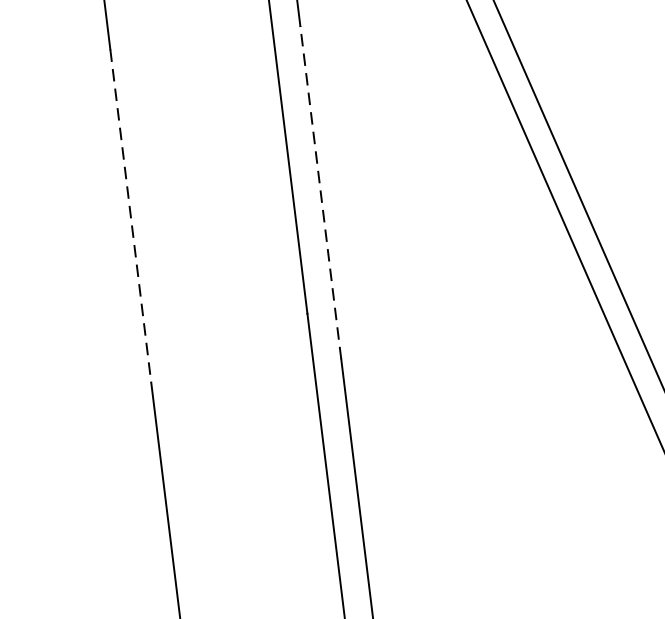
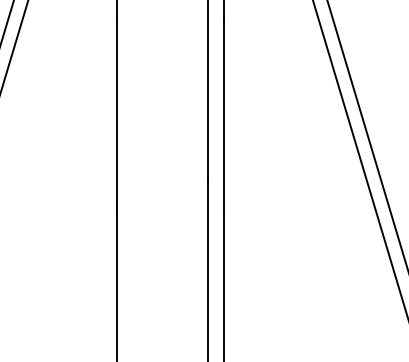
line: (321, 191) -> (224, 113), dashed -> solid
line: (131, 215) -> (117, 113), dashed -> solid

